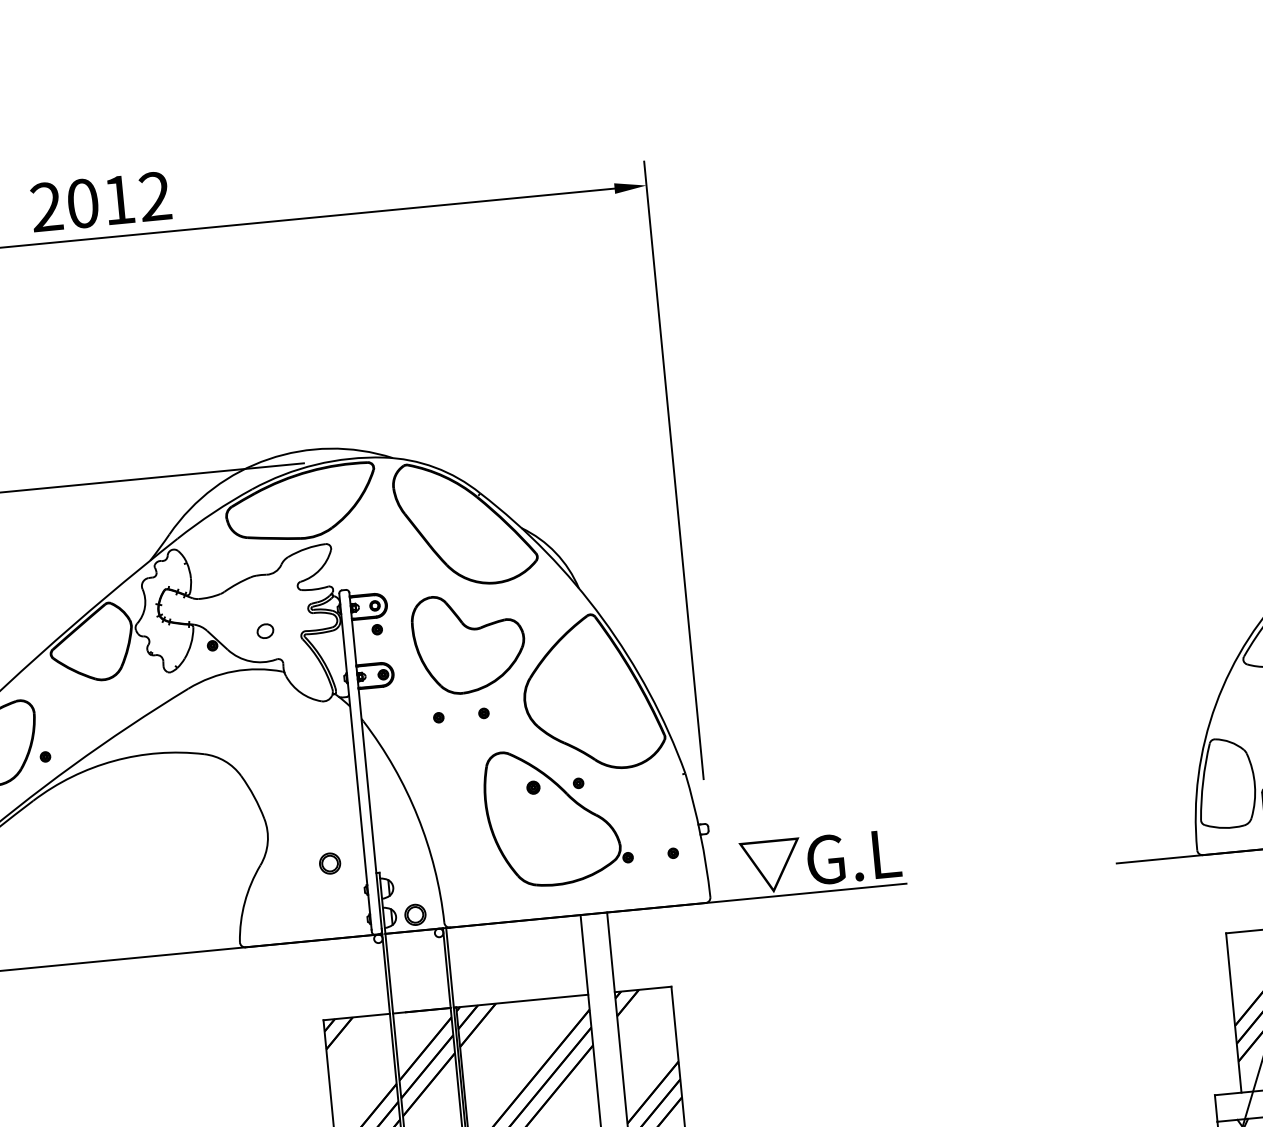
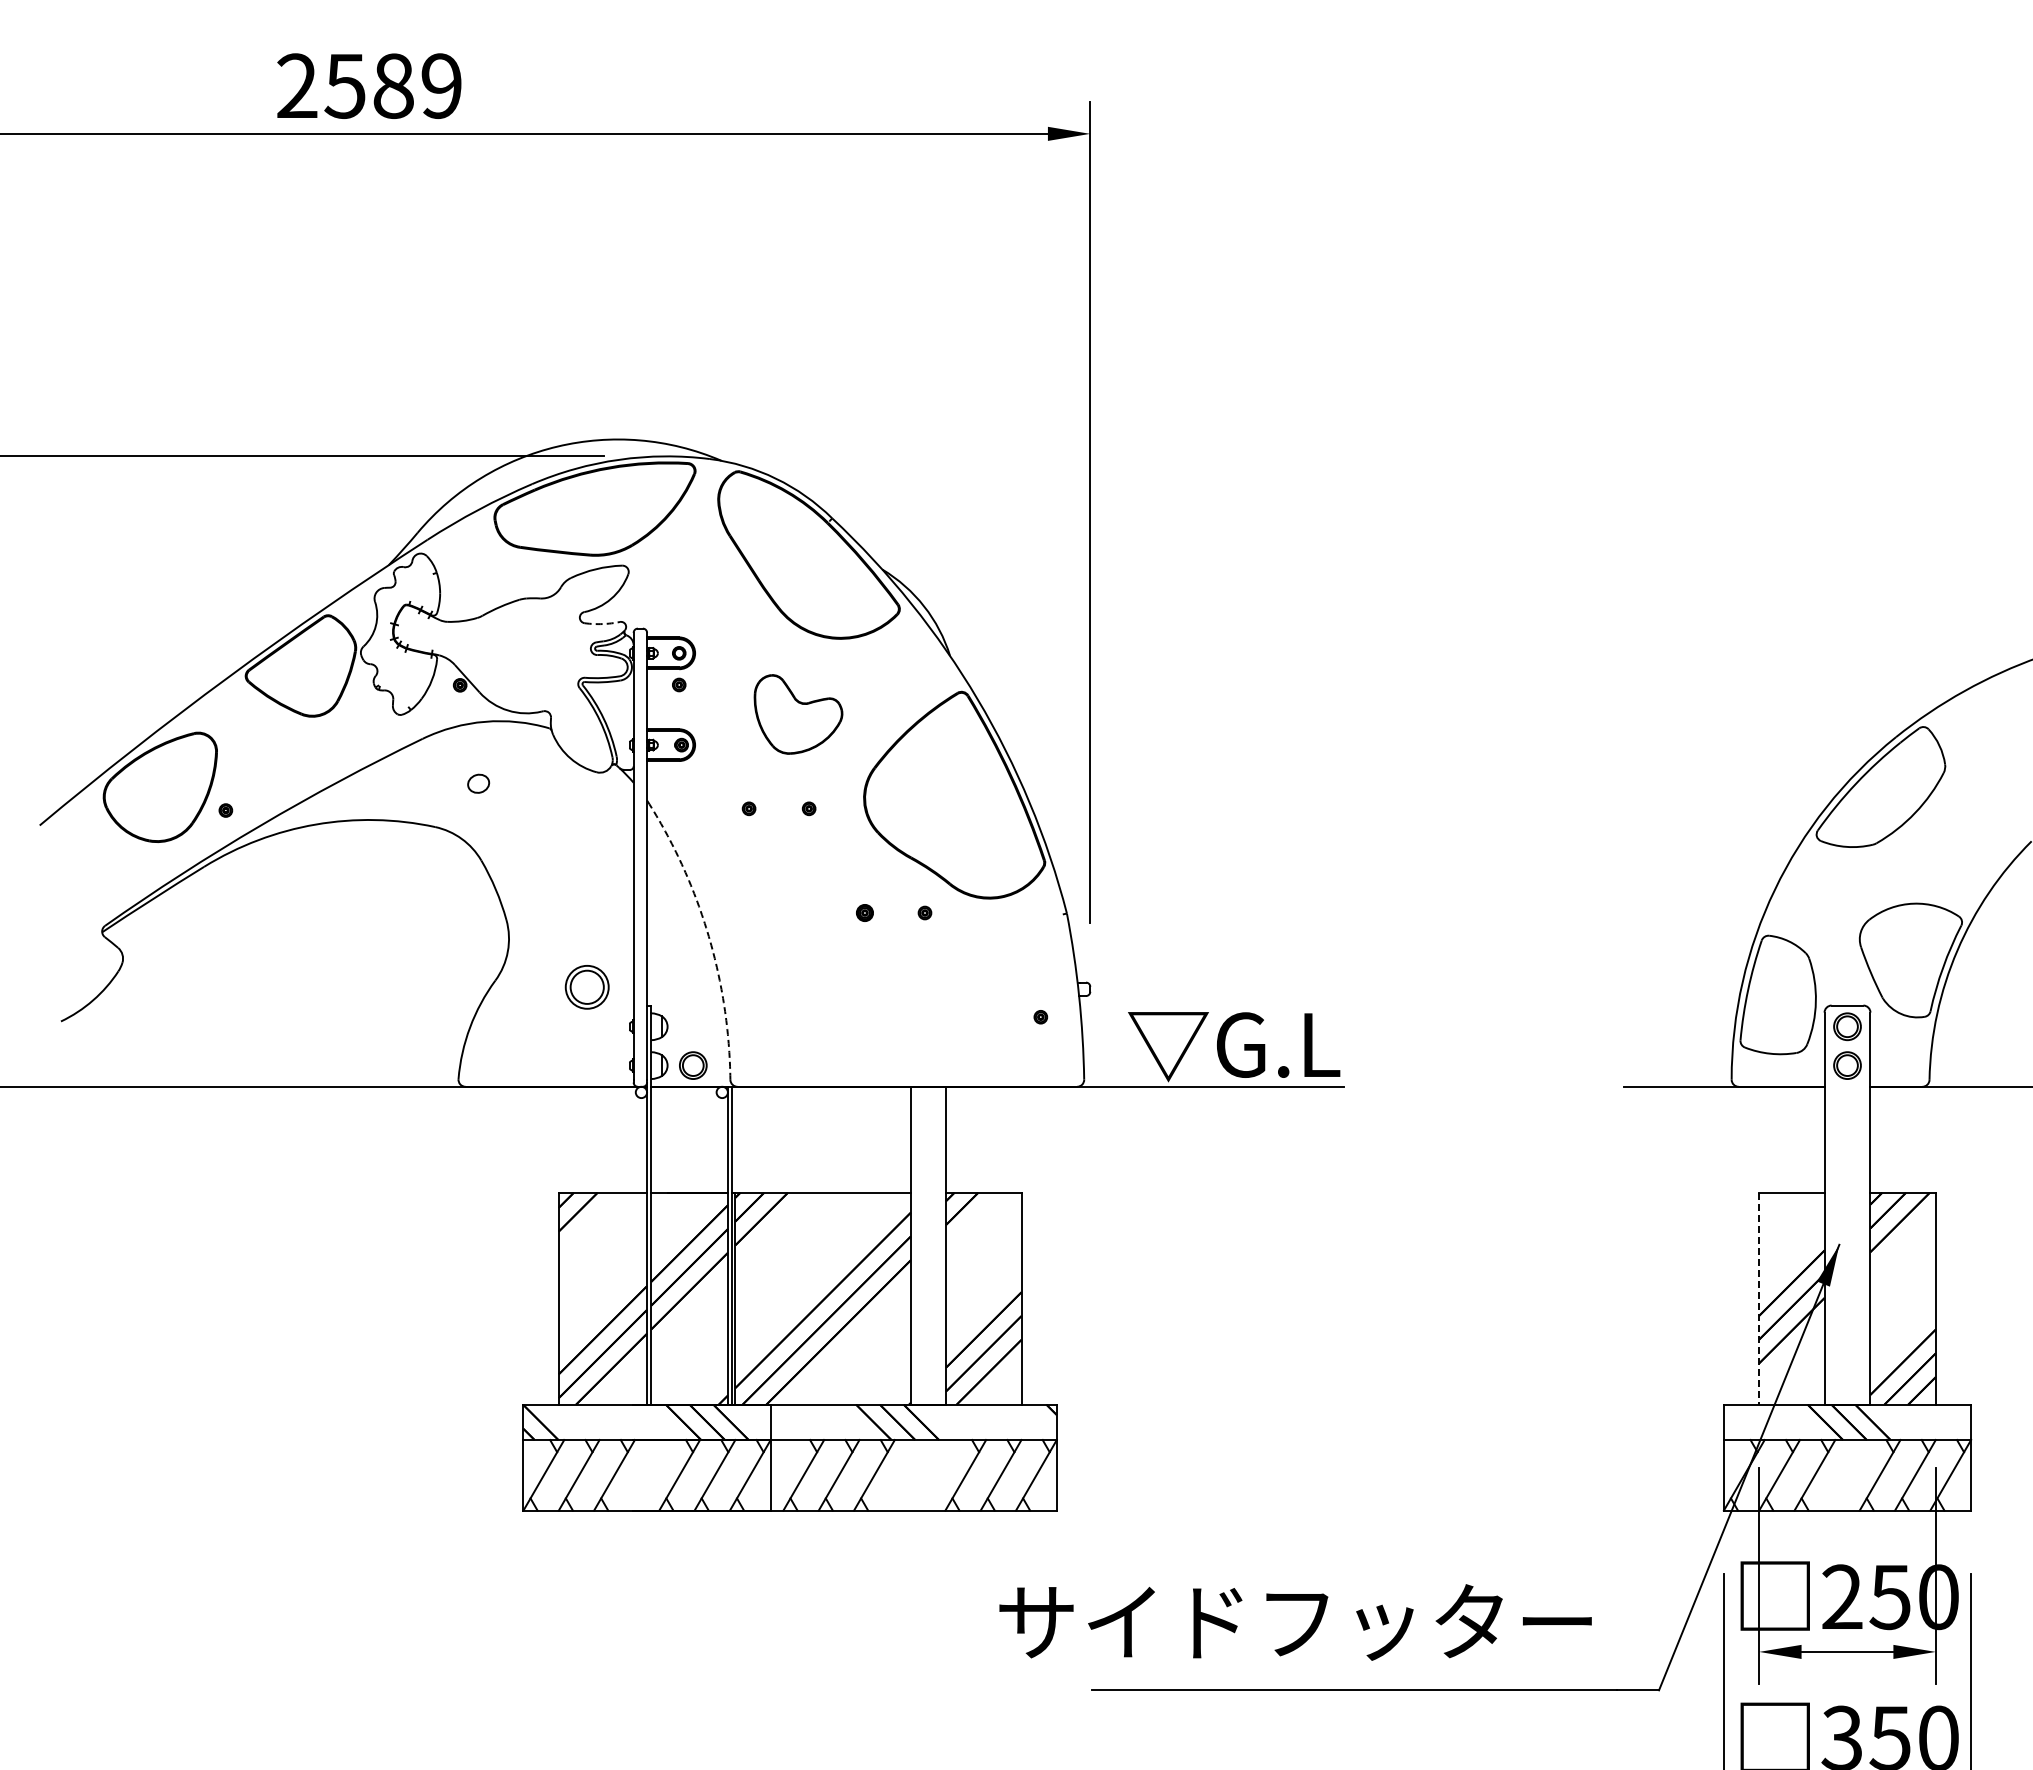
text: (118, 199) -> (392, 85), 2012 -> 2589
arc: (315, 589) -> (602, 624), solid -> dashed
part: (265, 631) -> (478, 783), moved
part: (469, 643) -> (798, 714), size x0.6
arc: (417, 816) -> (708, 936), solid -> dashed
part: (557, 816) -> (892, 953), removed
part: (330, 863) -> (587, 986), size x1.6
line: (1234, 1012) -> (1759, 1298), solid -> dashed

